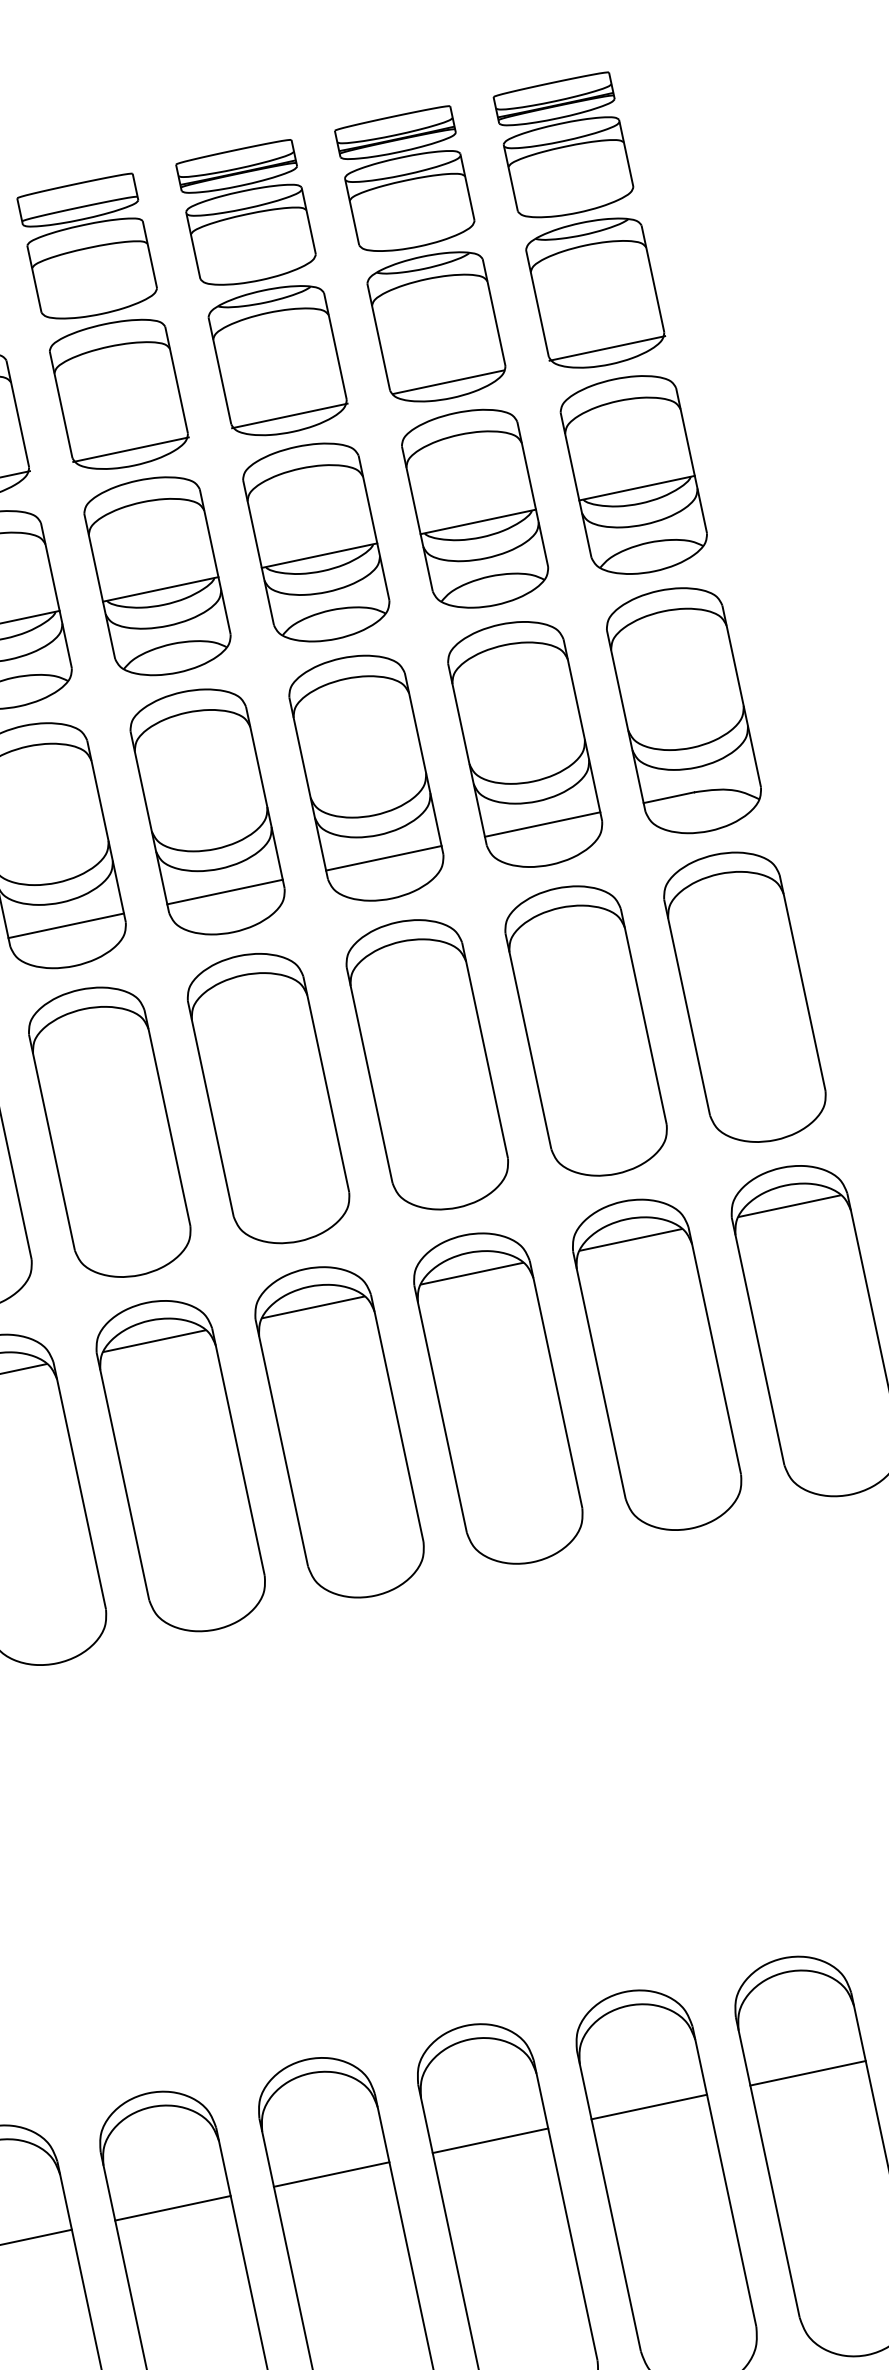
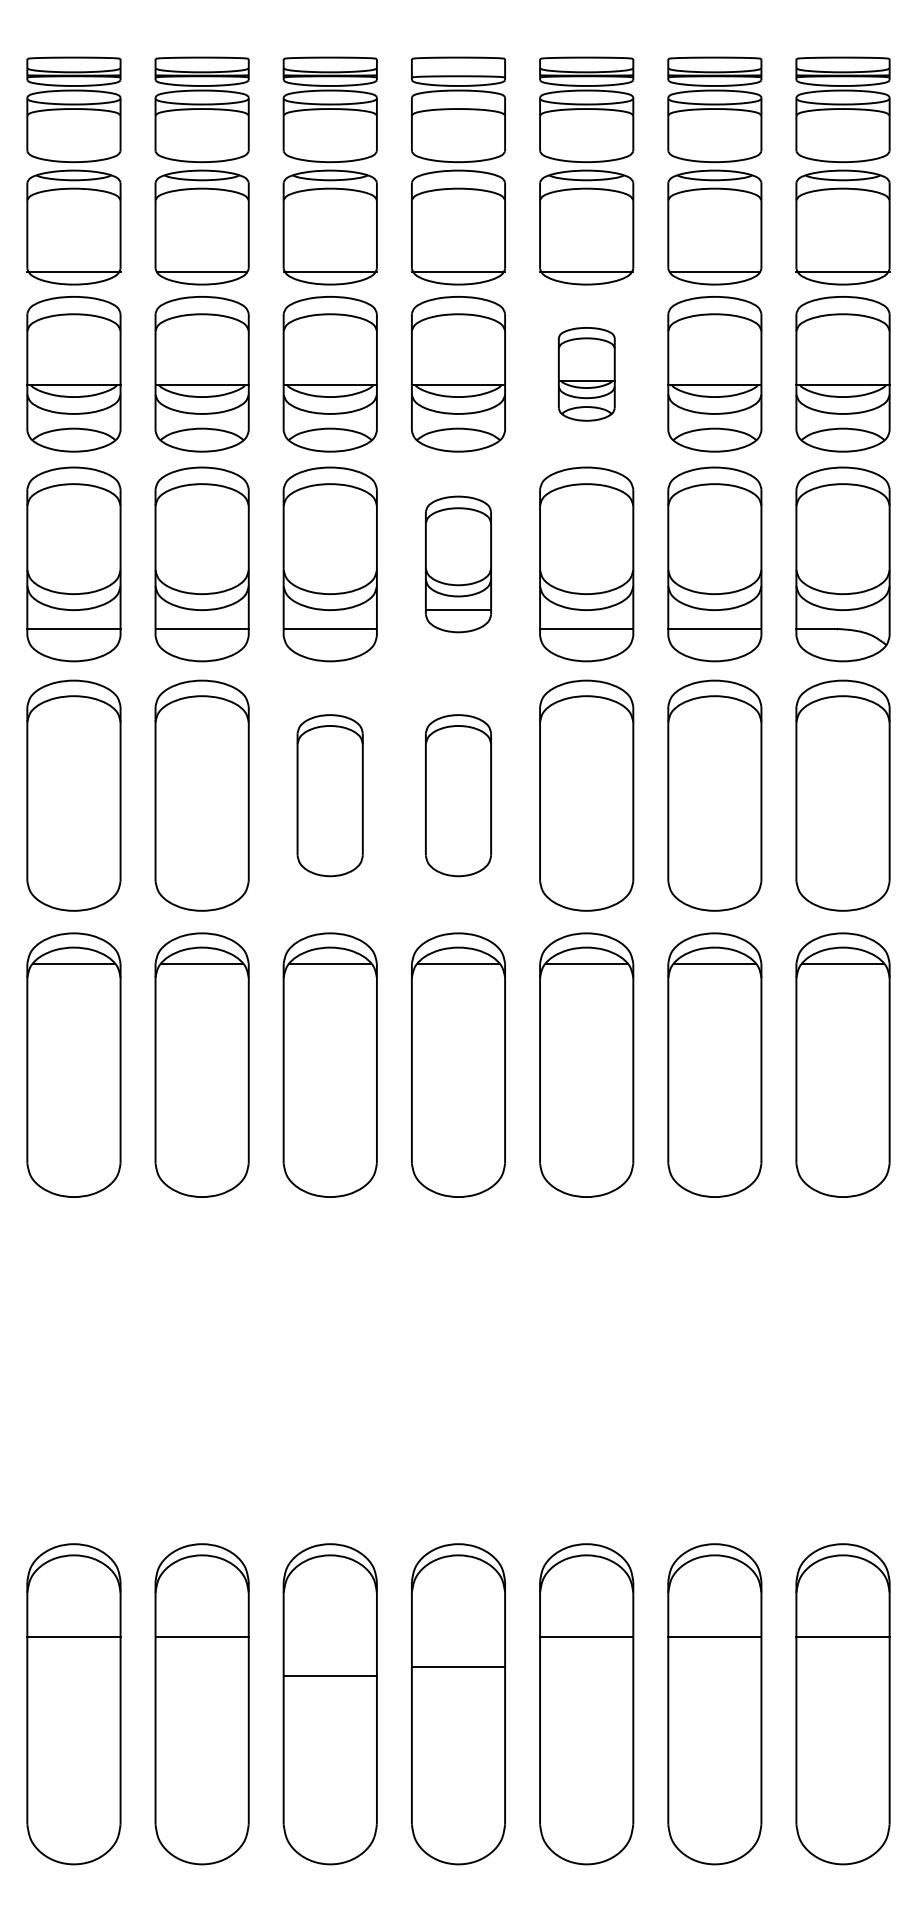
part: (316, 543) -> (586, 374), size x0.6
part: (208, 812) -> (458, 564), size x0.7
part: (268, 1098) -> (458, 795), size x0.7
part: (109, 1132) -> (329, 795), size x0.7
line: (490, 2141) -> (458, 1667), moved
line: (330, 2175) -> (329, 1676), moved

